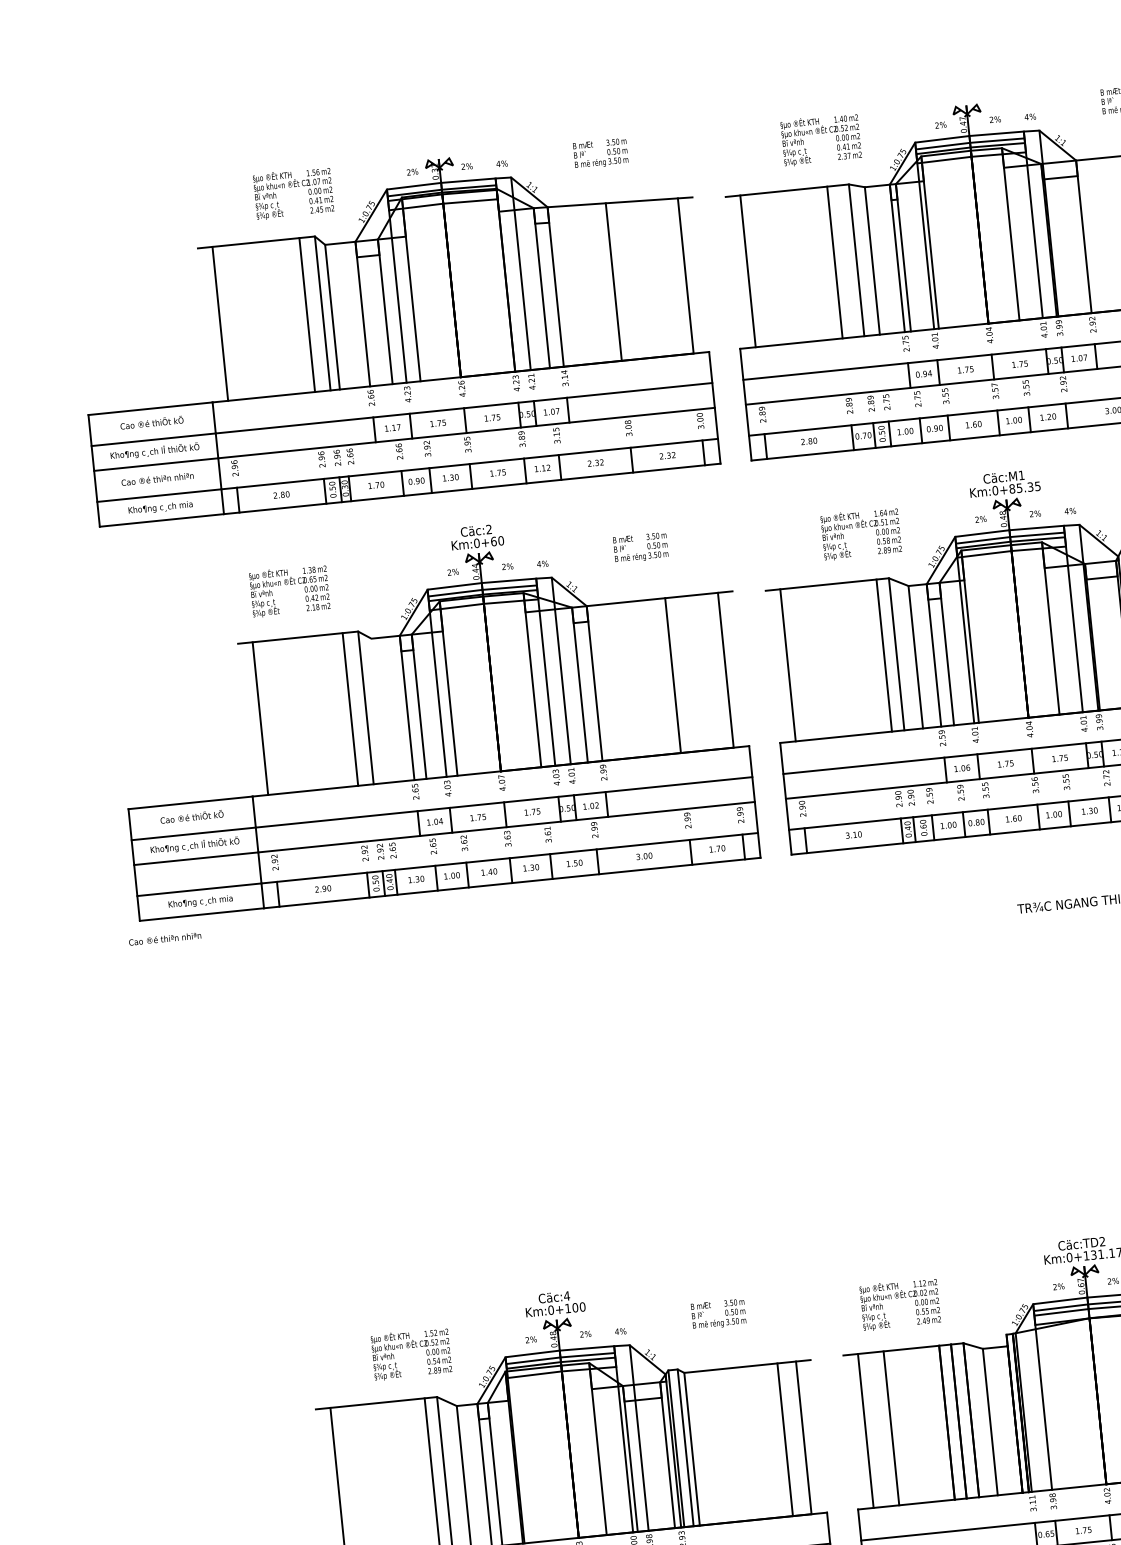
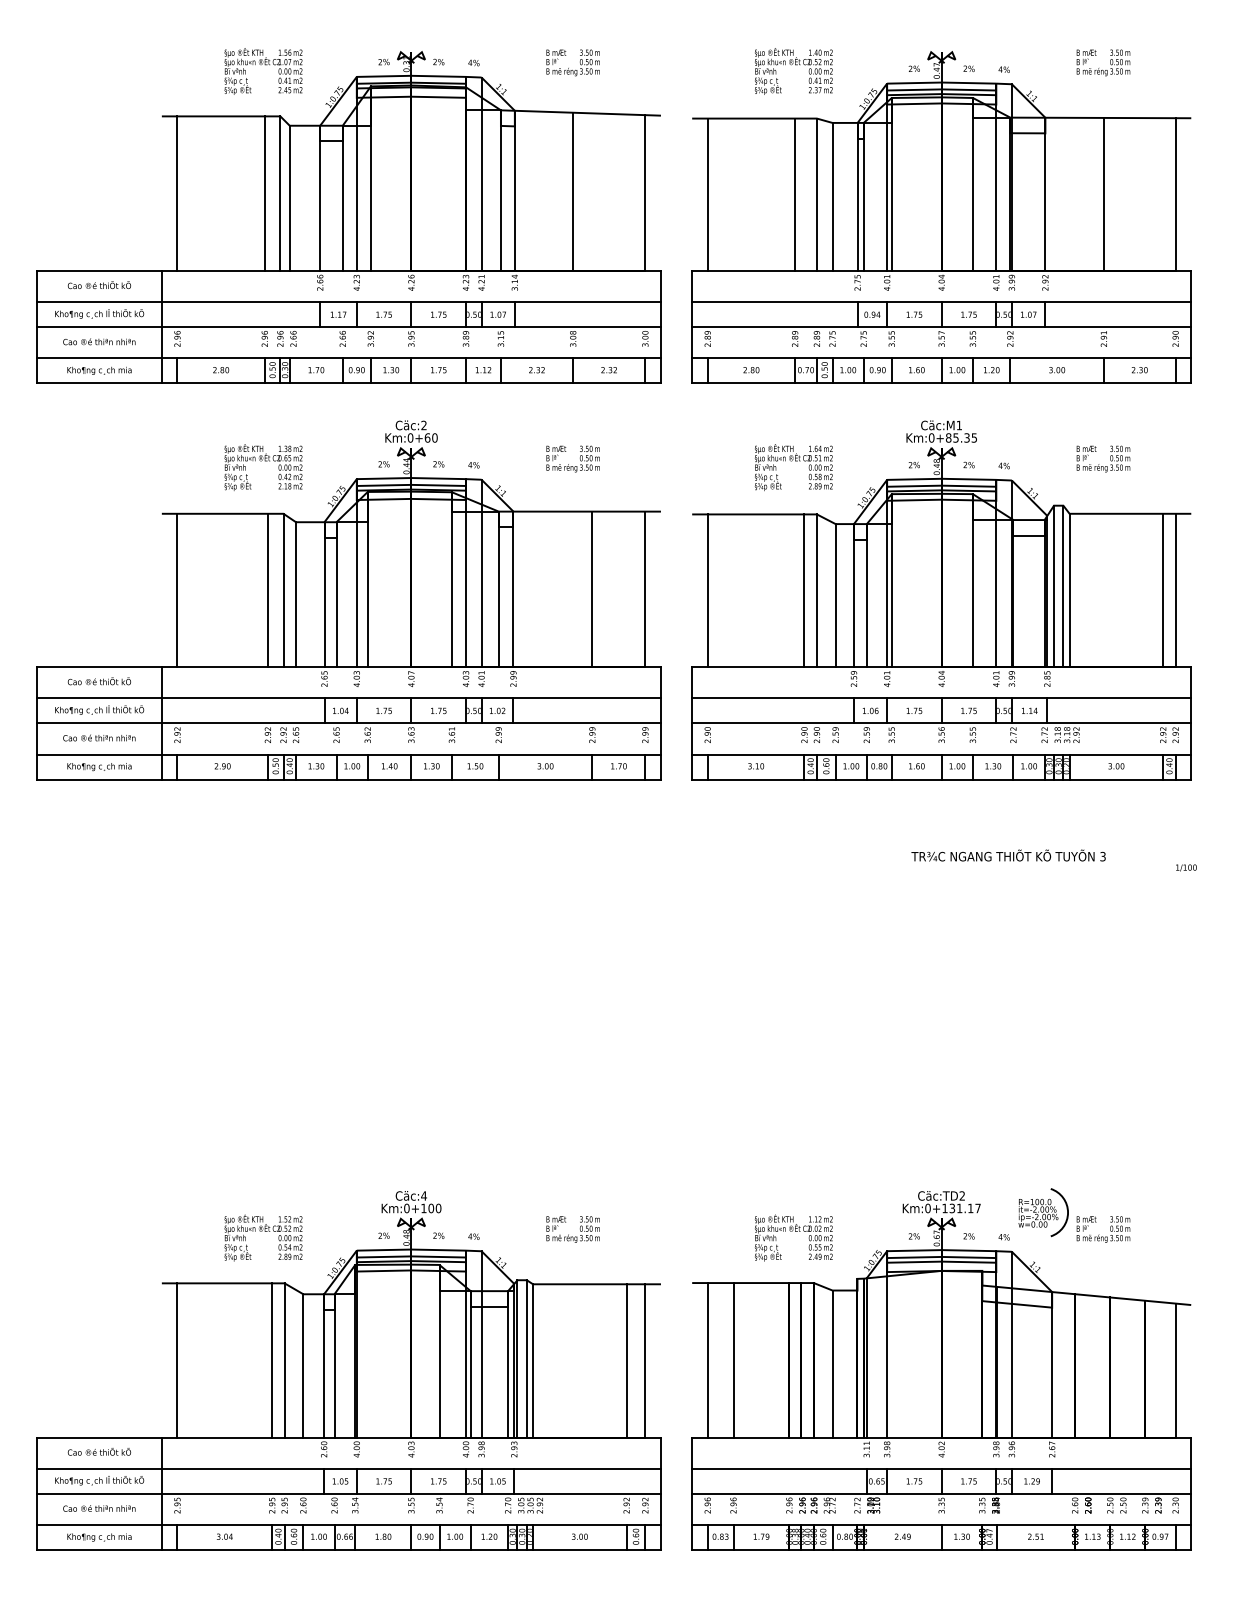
text: (289, 590) -> (263, 467), moved
line: (379, 710) -> (296, 594), added
text: (165, 938) -> (99, 737), moved
text: (899, 1303) -> (793, 1237), moved

